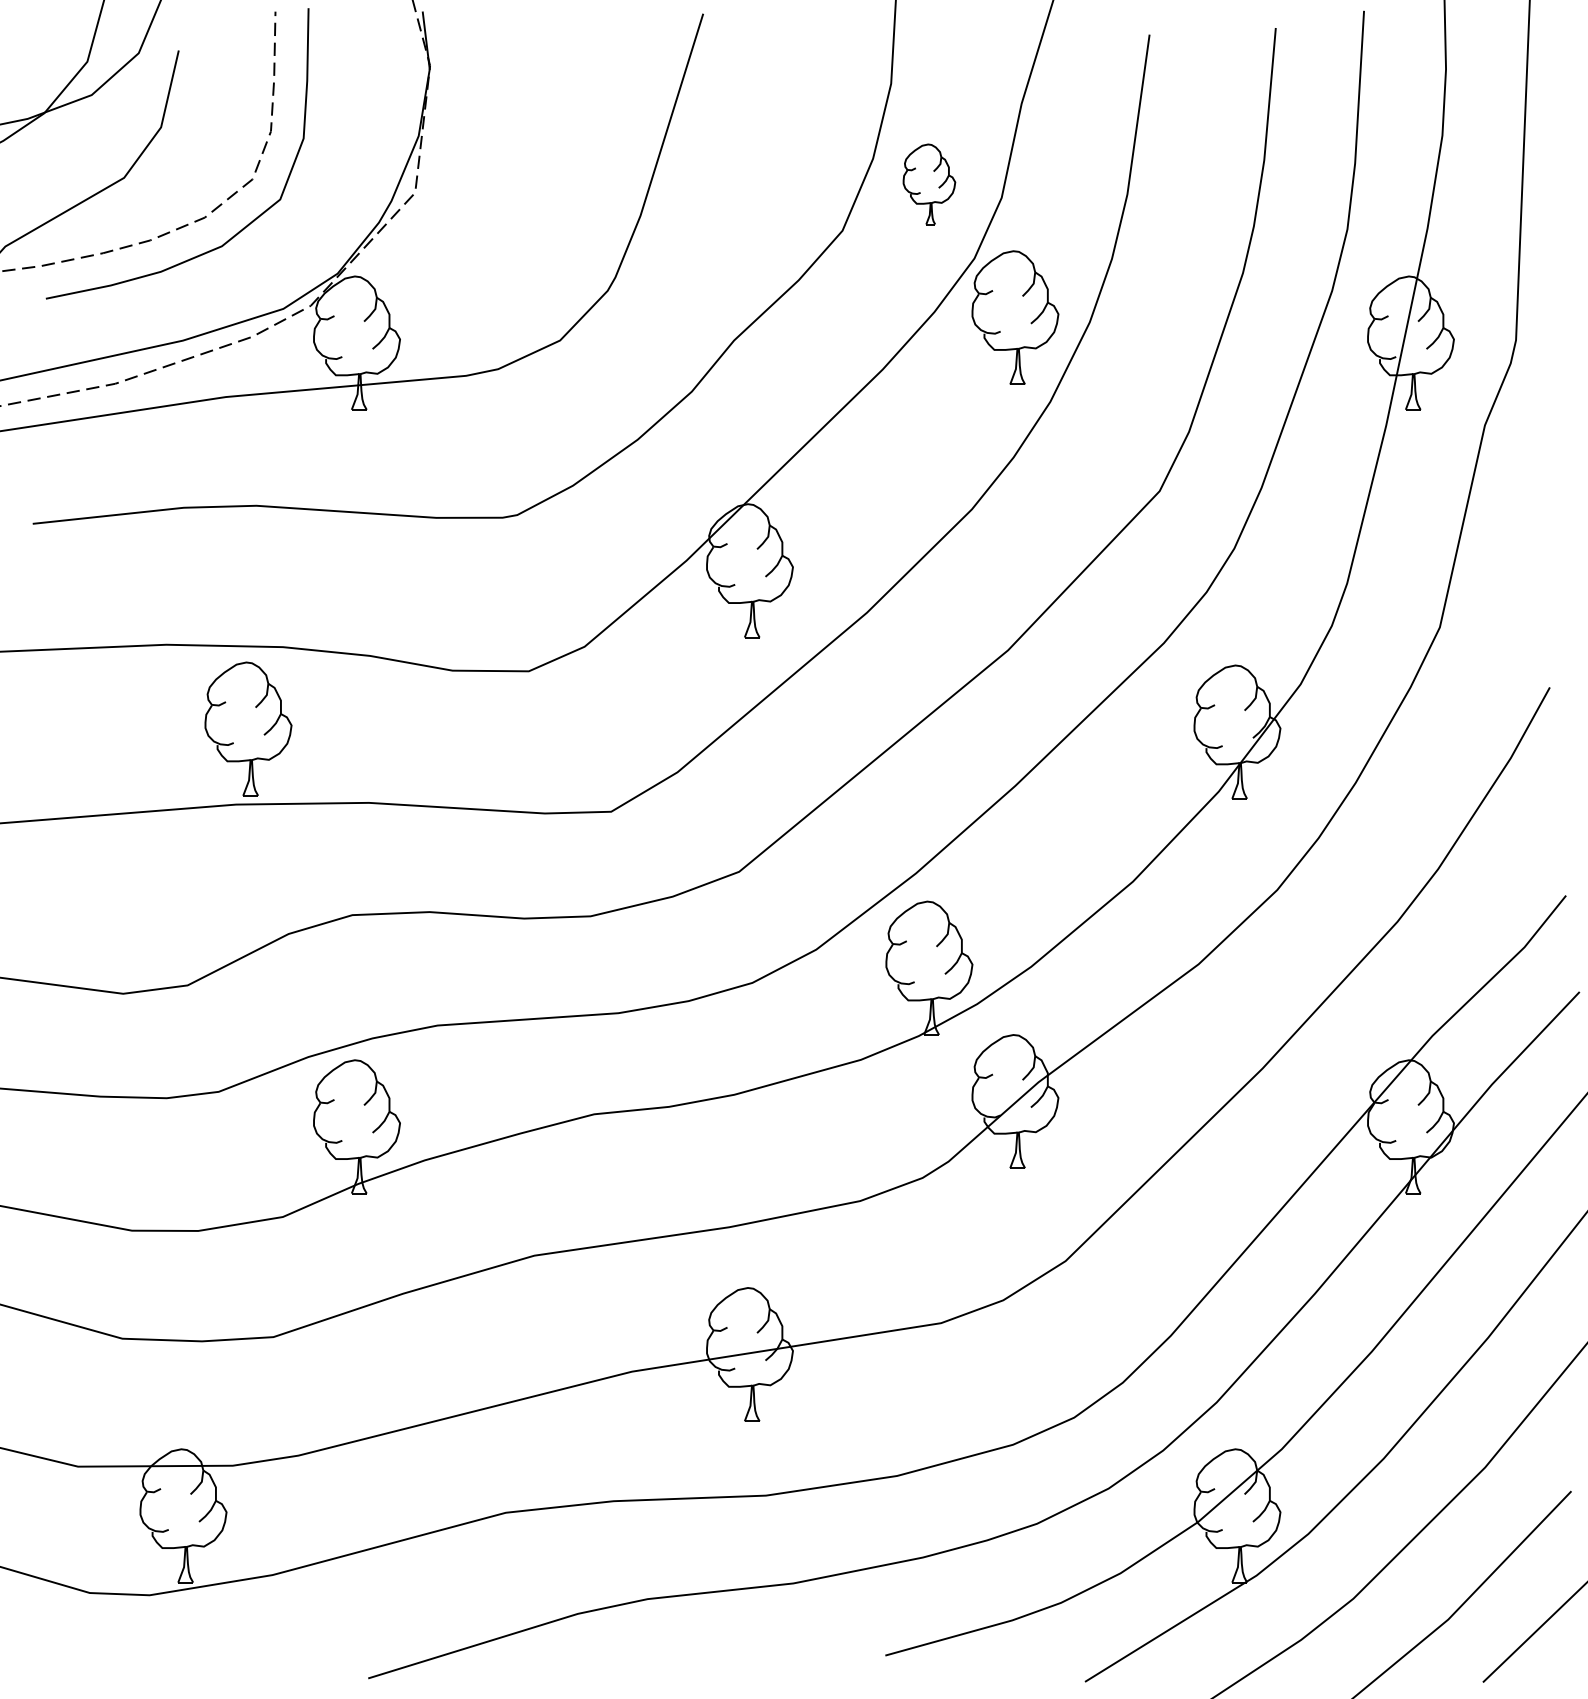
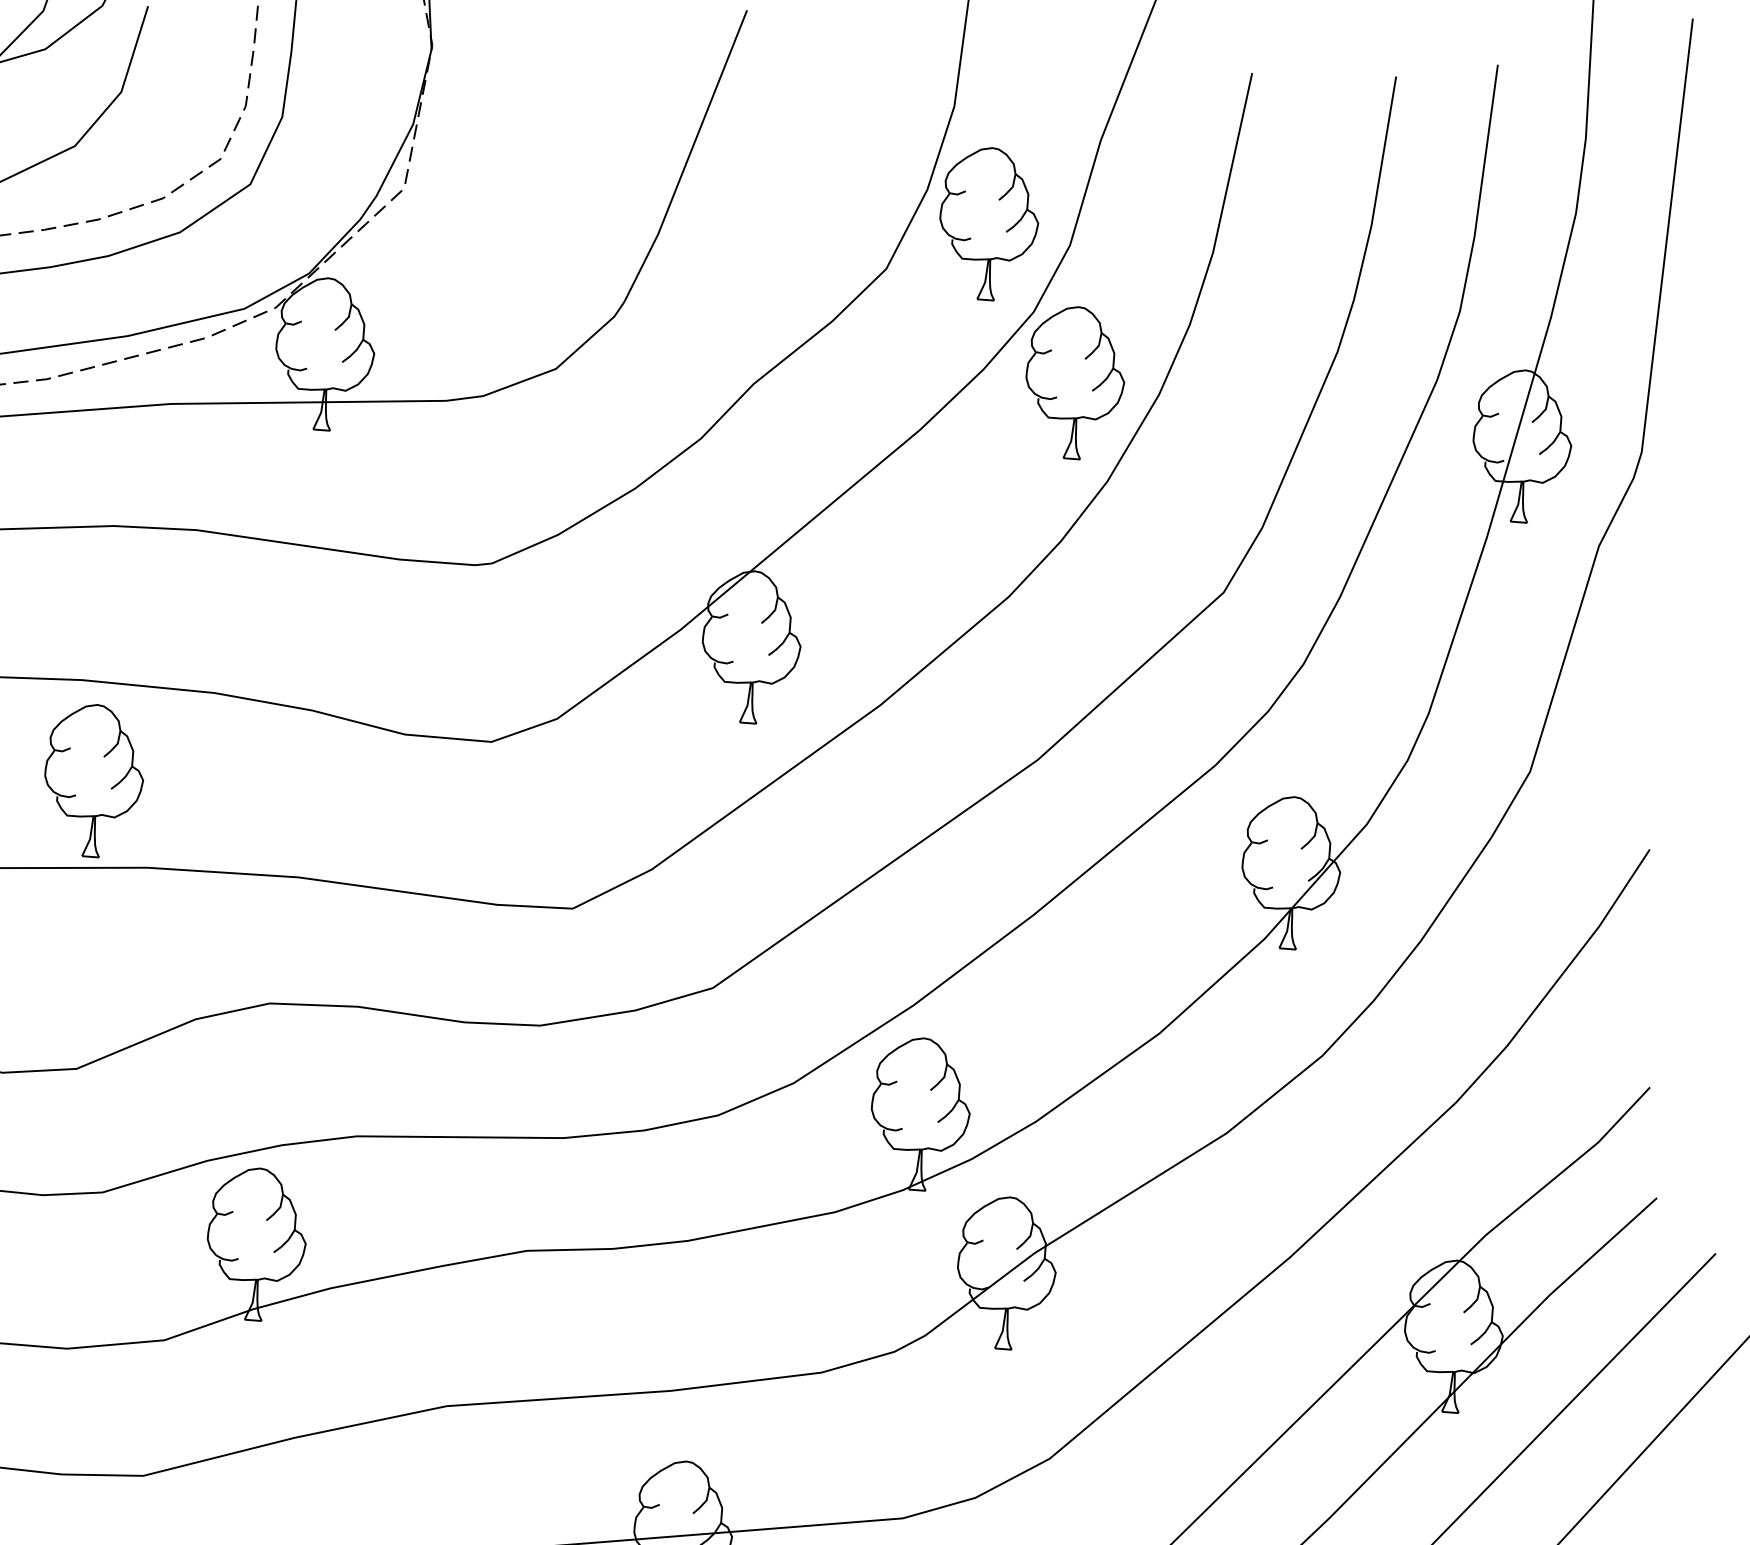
part: (929, 184) -> (989, 224), size x1.67
part: (248, 728) -> (93, 780), moved

